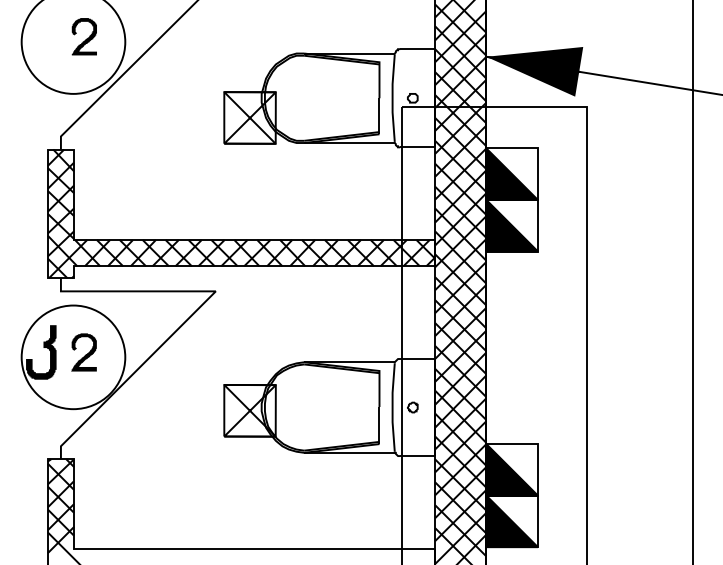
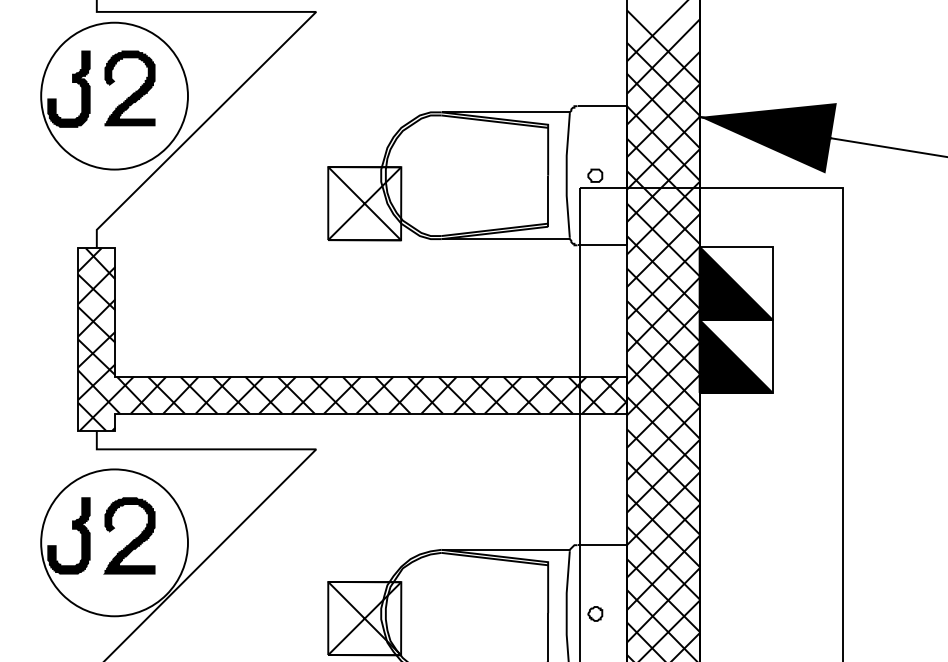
fill: (41, 36) -> (69, 88), added
part: (84, 36) -> (130, 88), size x1.43
part: (83, 352) -> (128, 535), size x1.43

